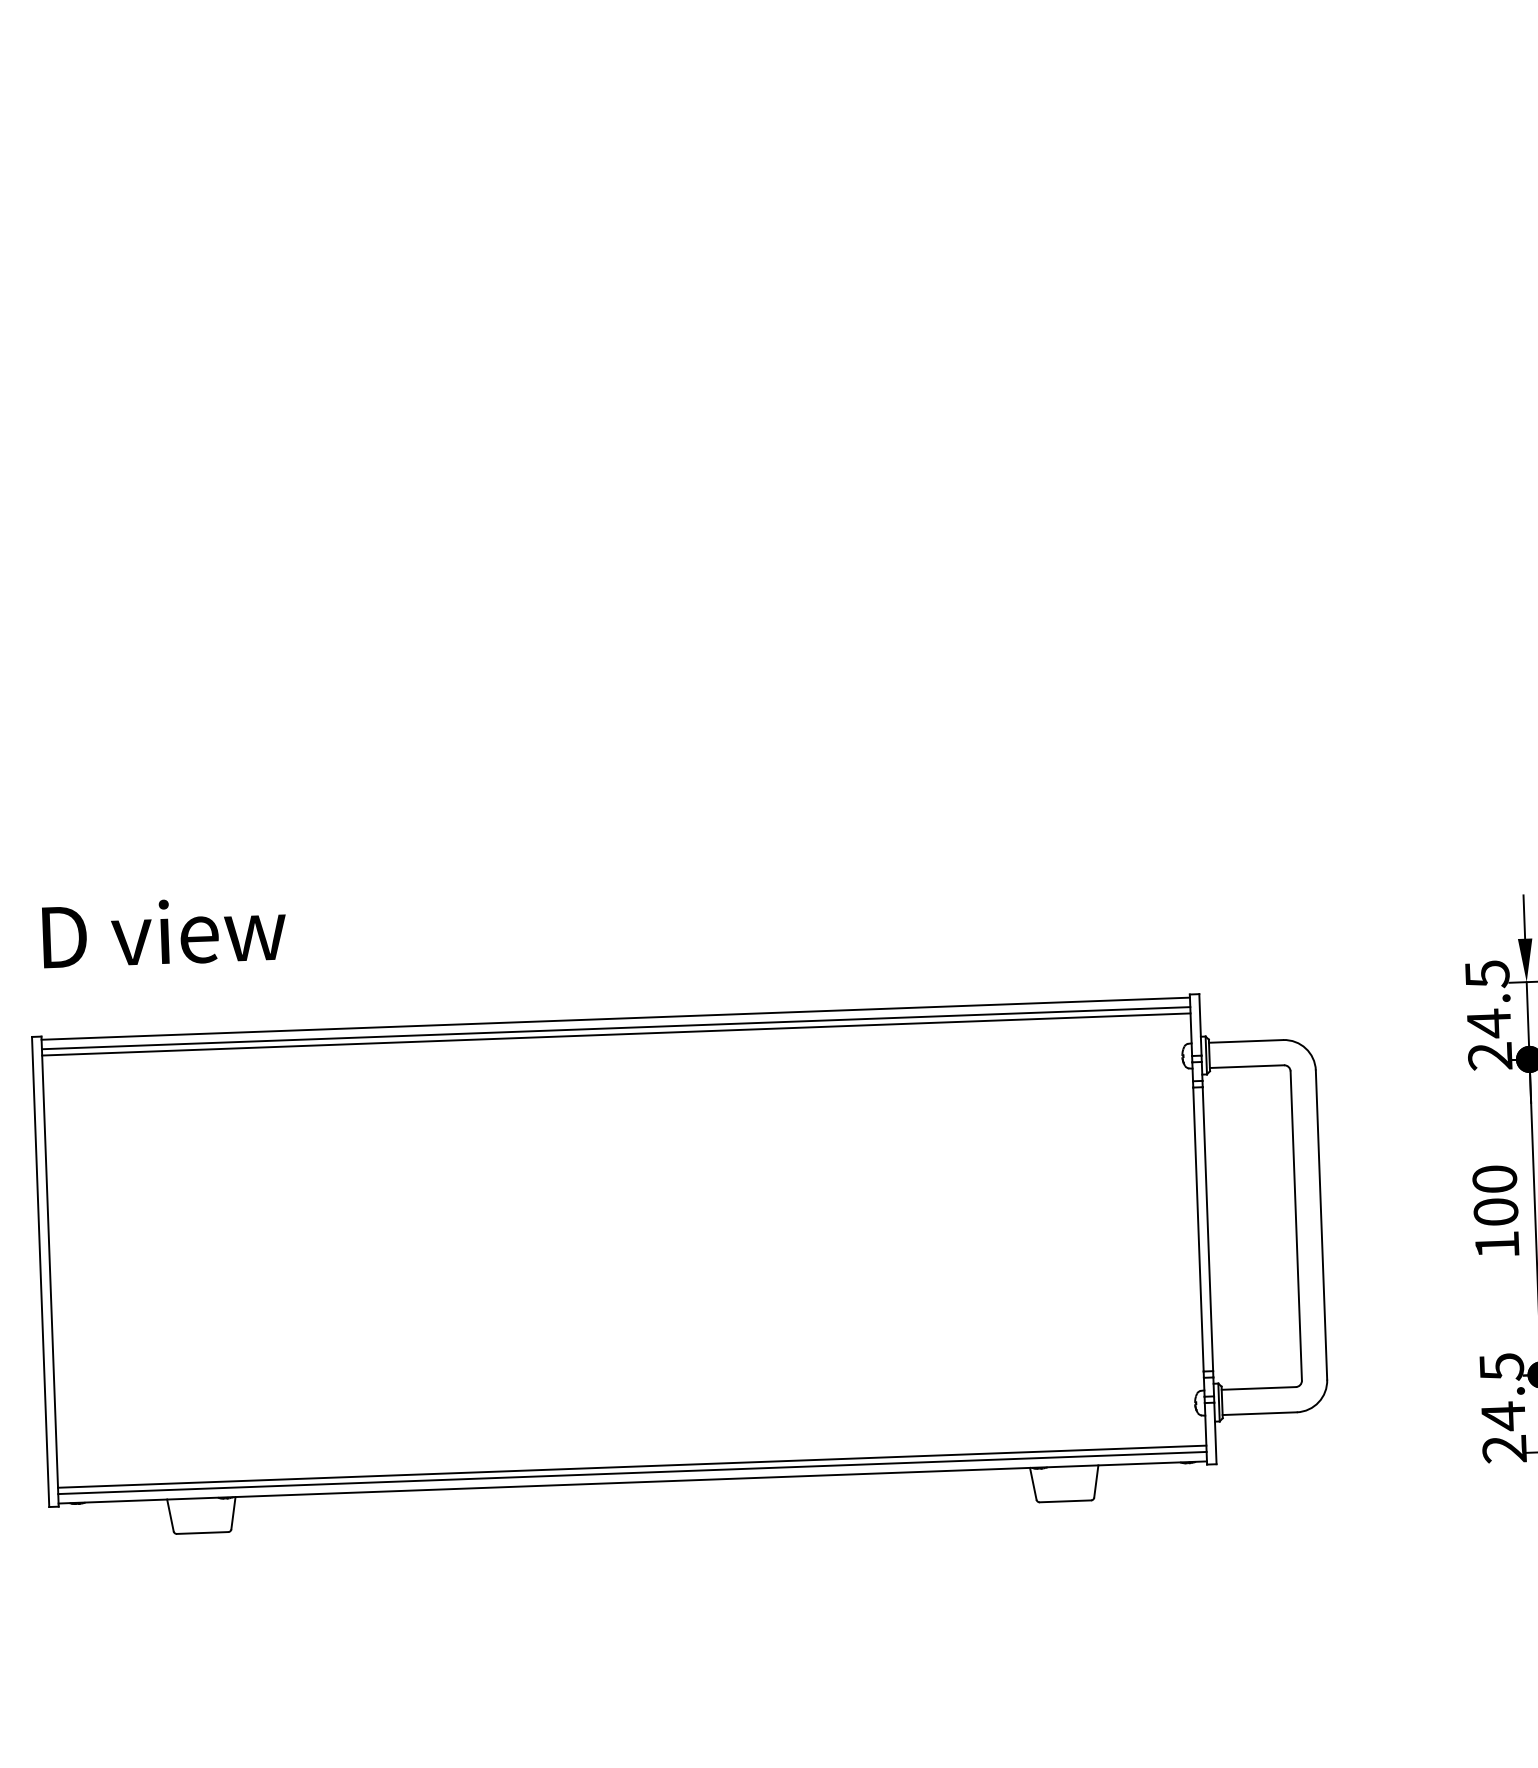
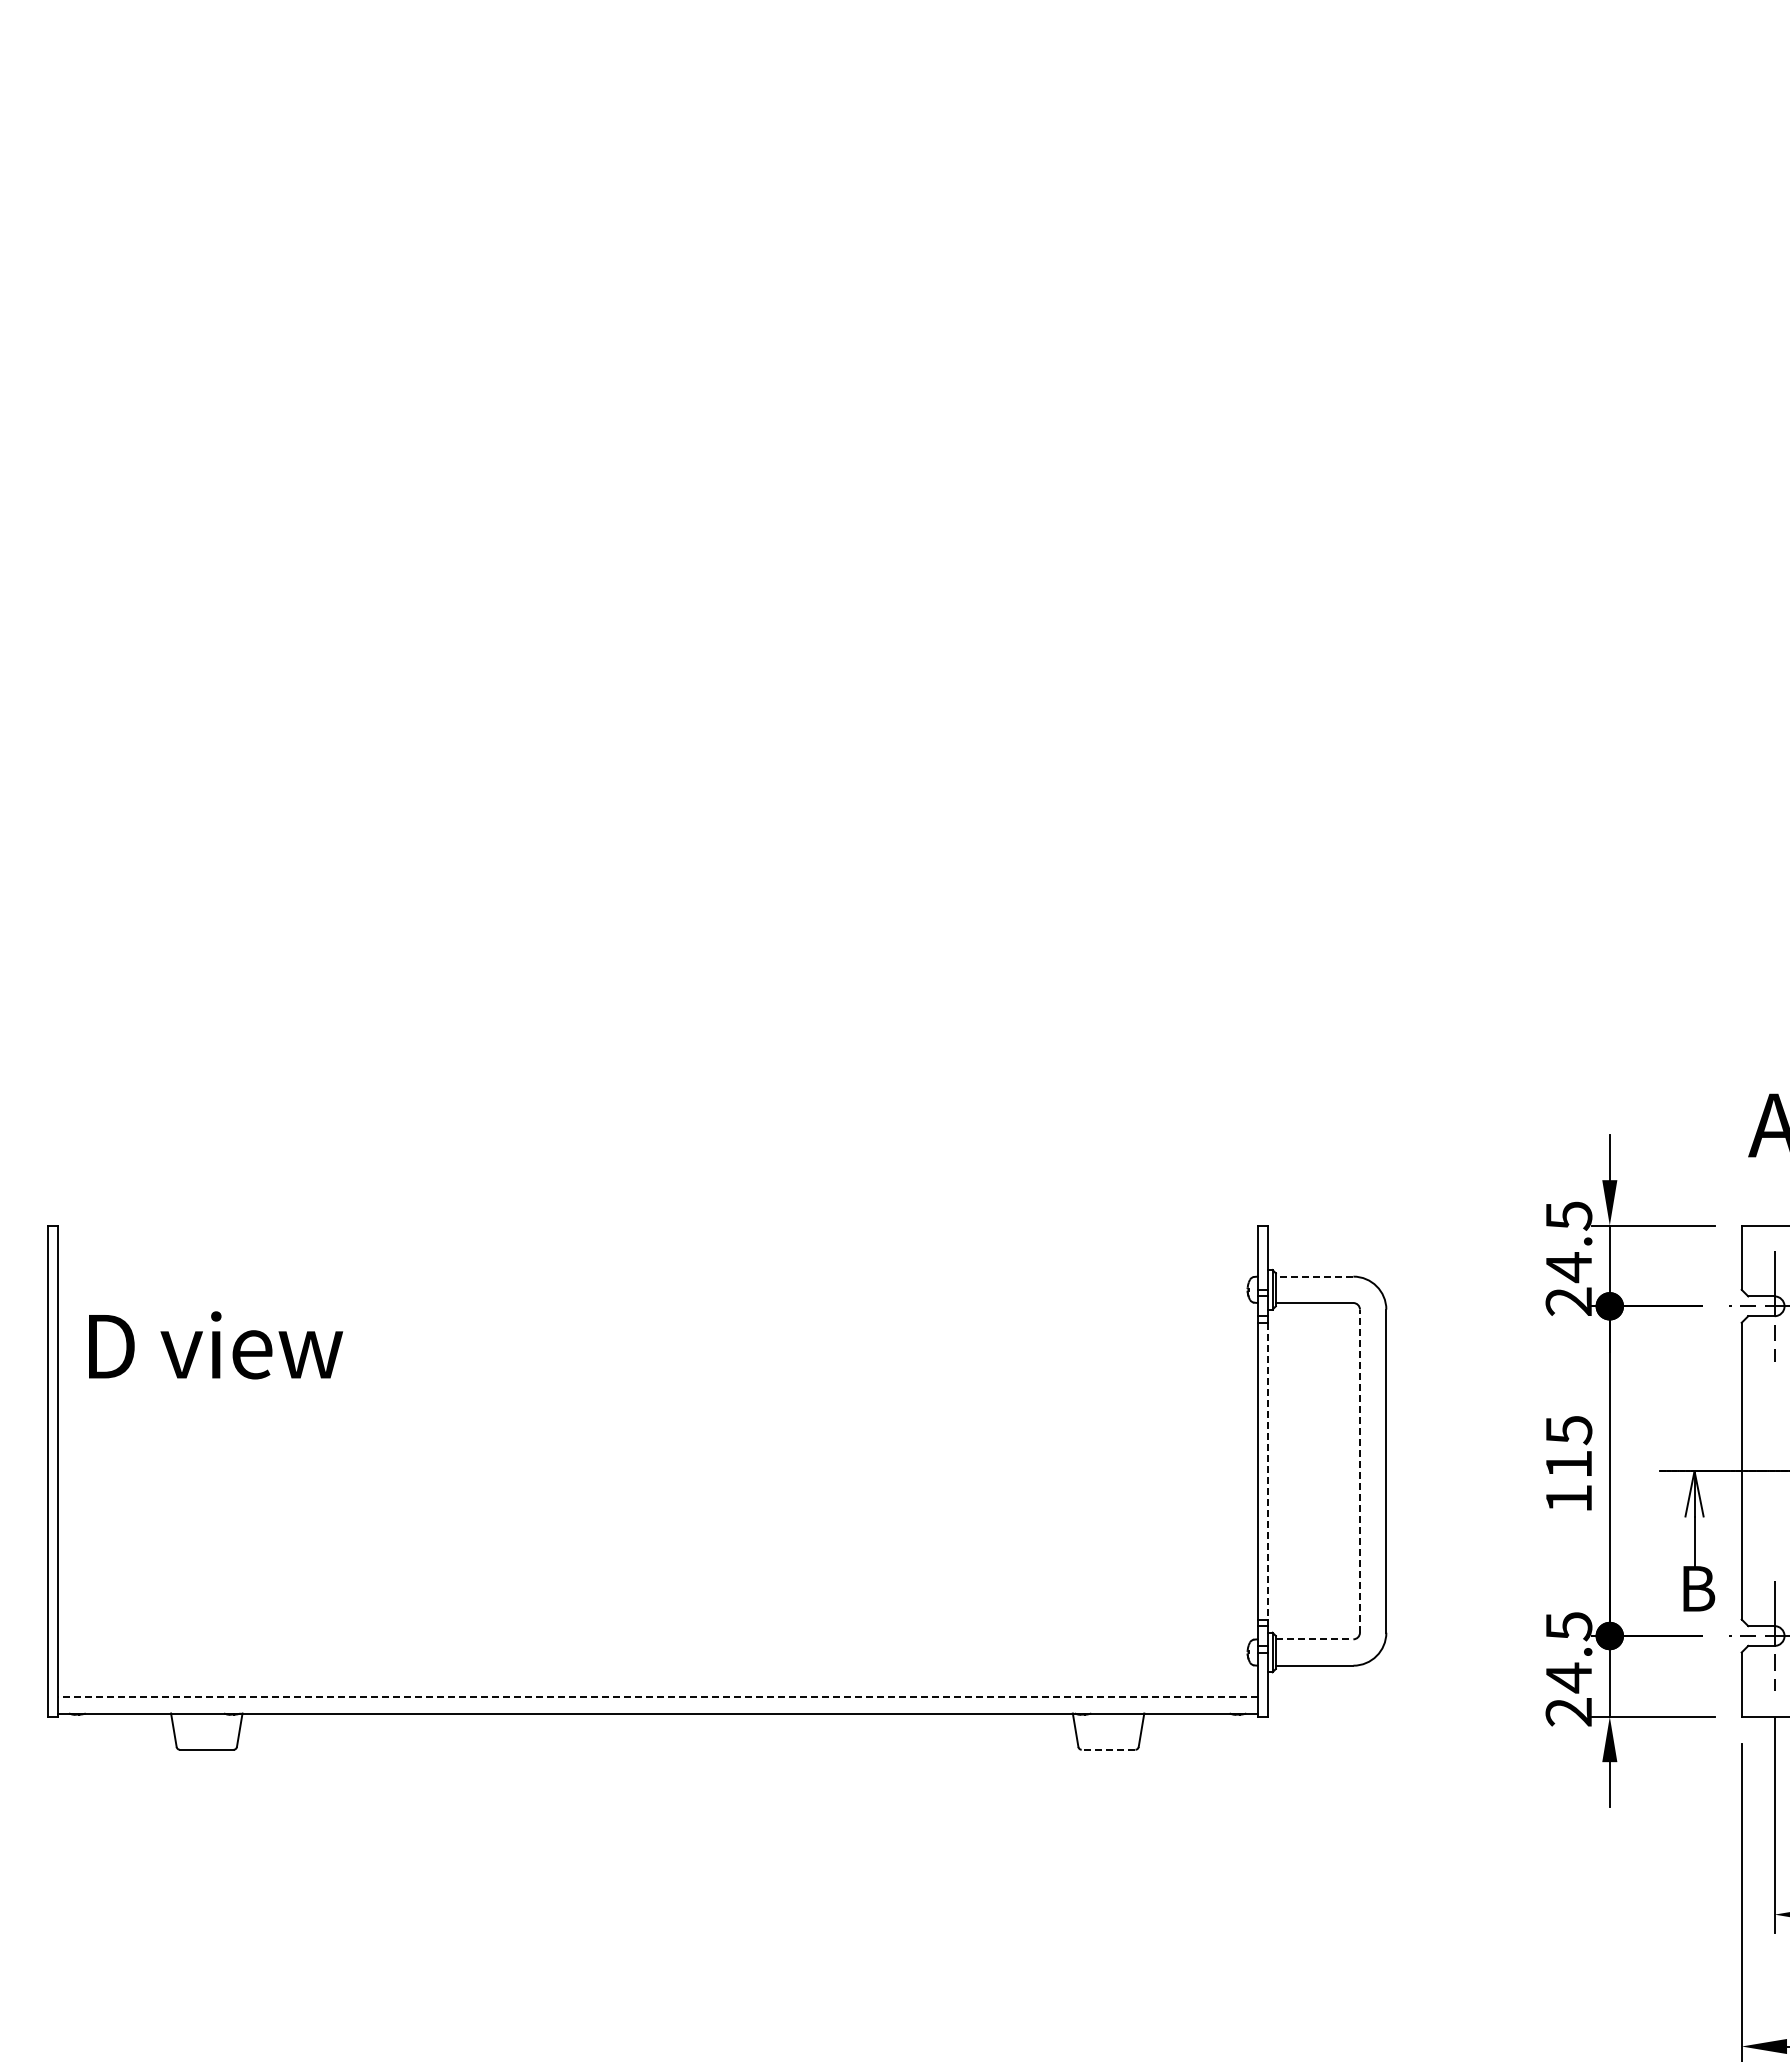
text: (164, 932) -> (216, 1345), moved
line: (615, 1018) -> (657, 1228), removed
line: (615, 1027) -> (657, 1238), removed
line: (616, 1034) -> (657, 1245), removed
line: (1245, 1041) -> (1314, 1276), solid -> dashed
text: (1494, 1195) -> (1568, 1446), 100 -> 115
line: (1295, 1226) -> (1359, 1471), solid -> dashed
line: (1207, 1229) -> (1267, 1471), solid -> dashed
line: (1258, 1388) -> (1314, 1639), solid -> dashed
line: (632, 1467) -> (657, 1697), solid -> dashed
line: (632, 1472) -> (657, 1703), removed
line: (1065, 1501) -> (1108, 1749), solid -> dashed

